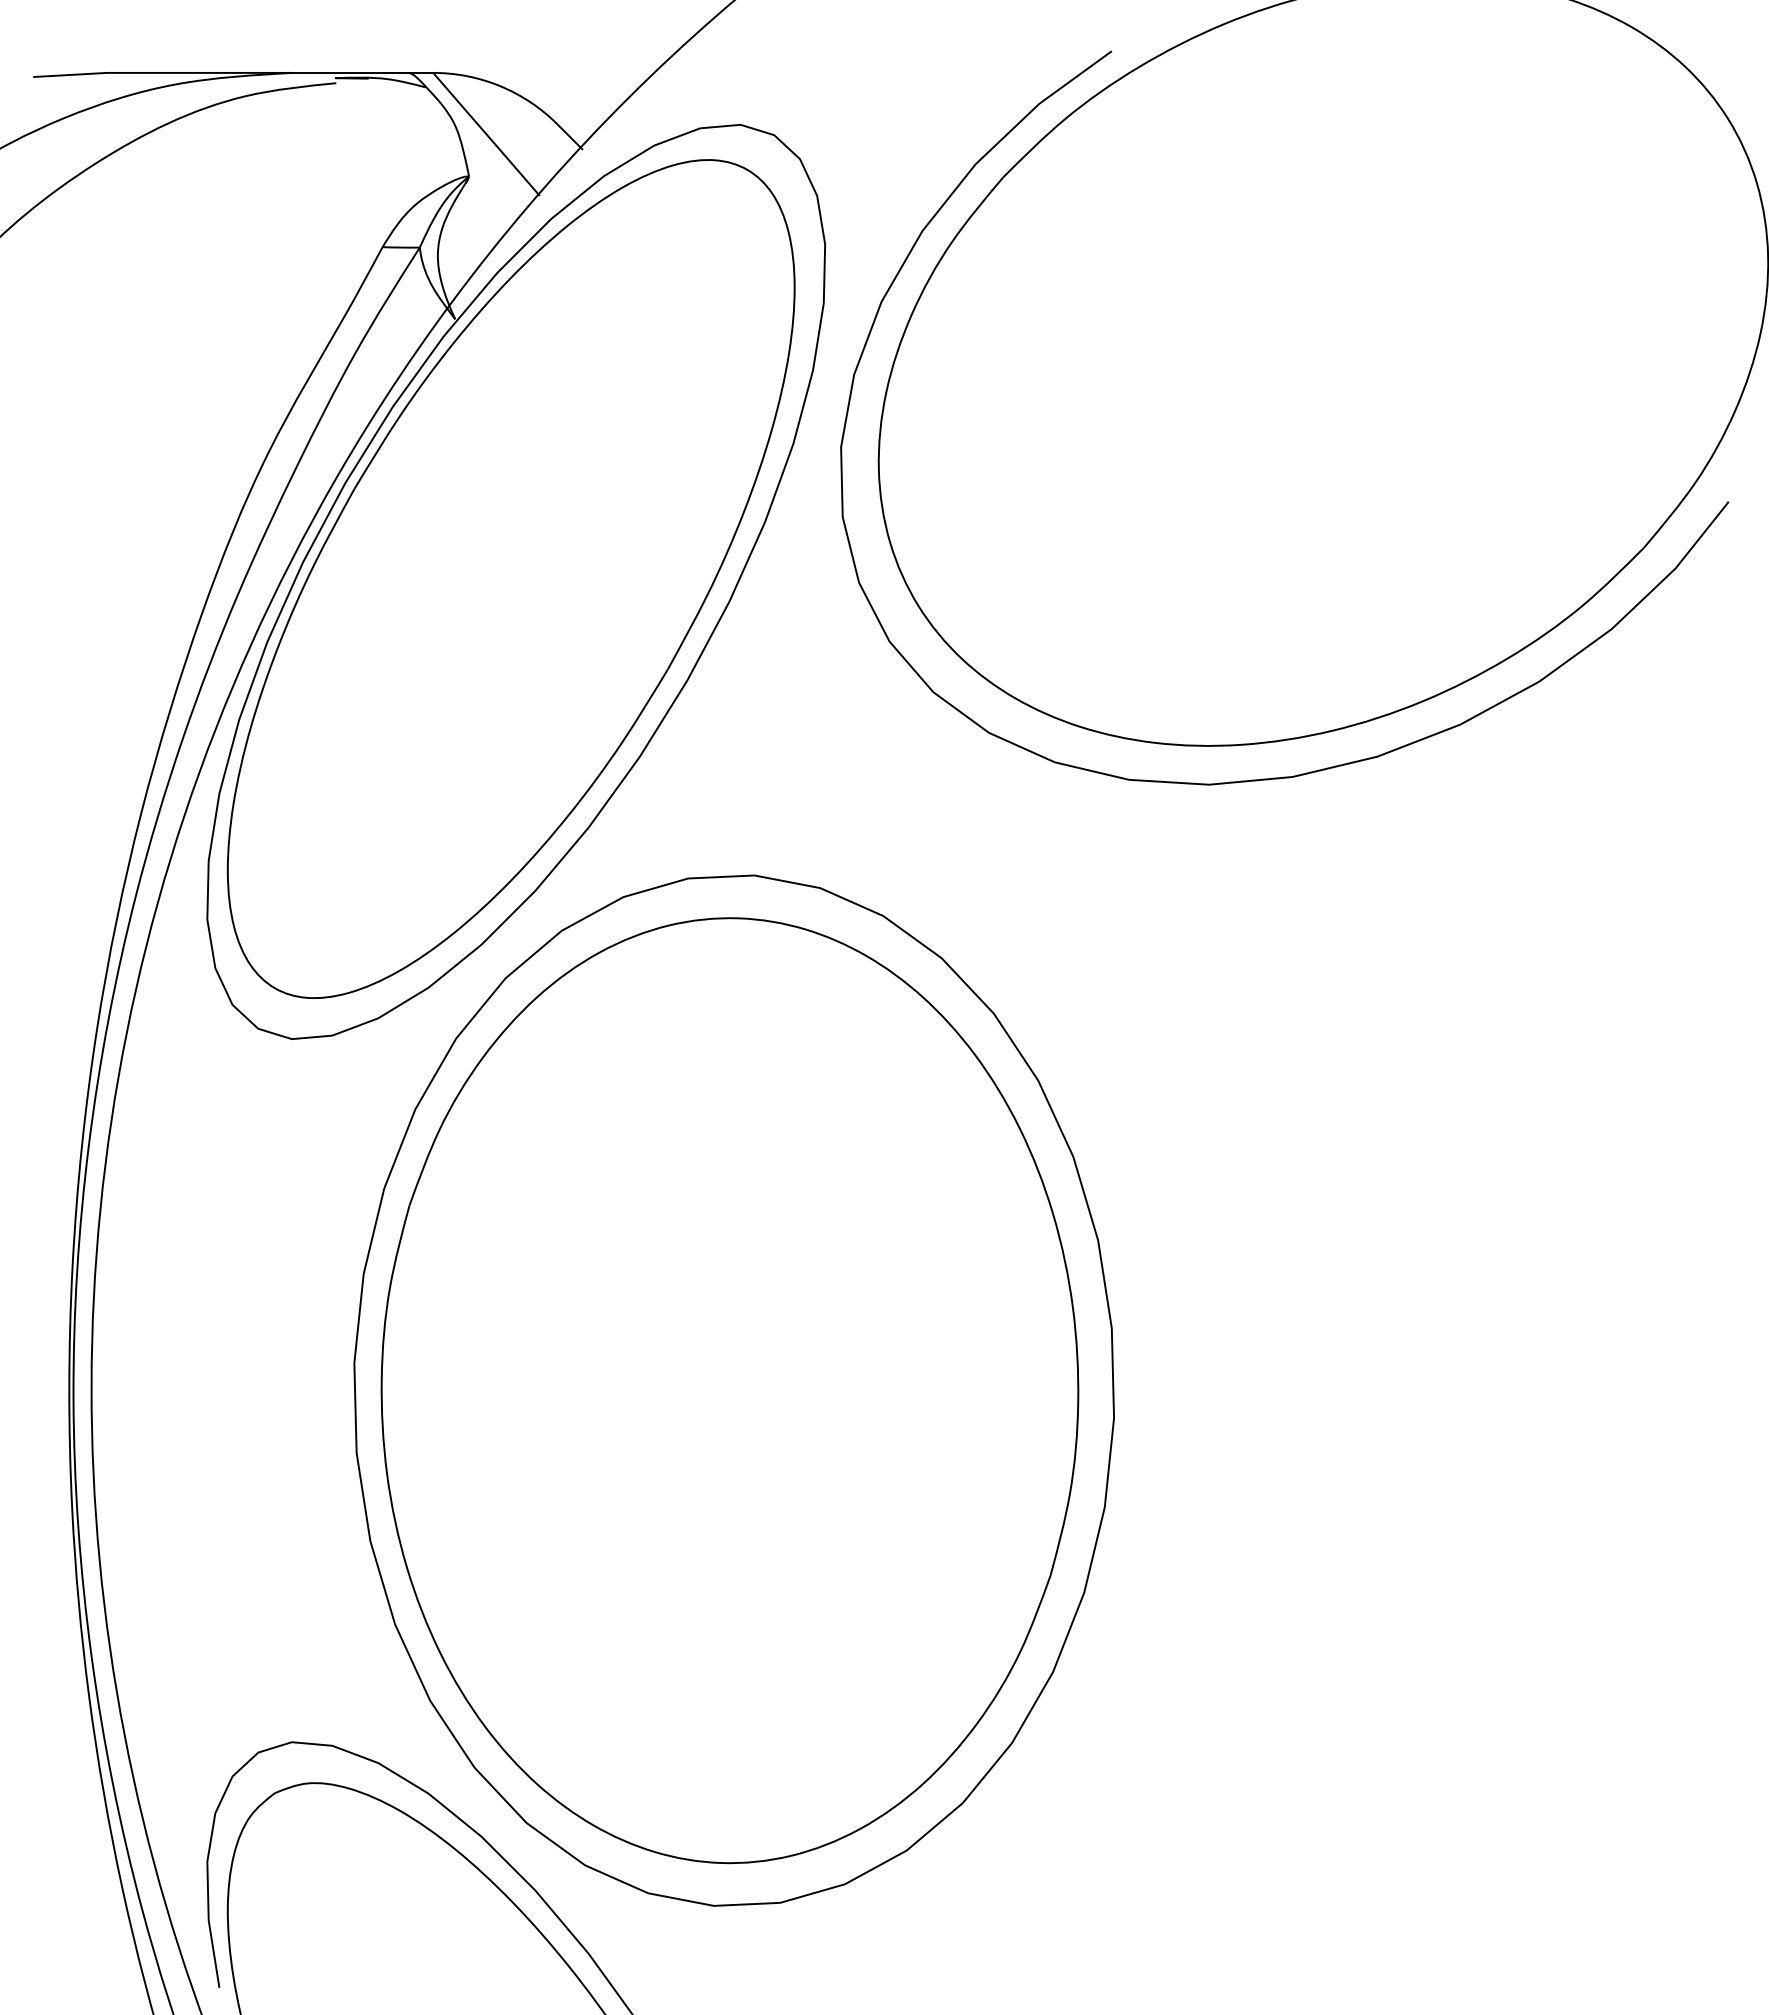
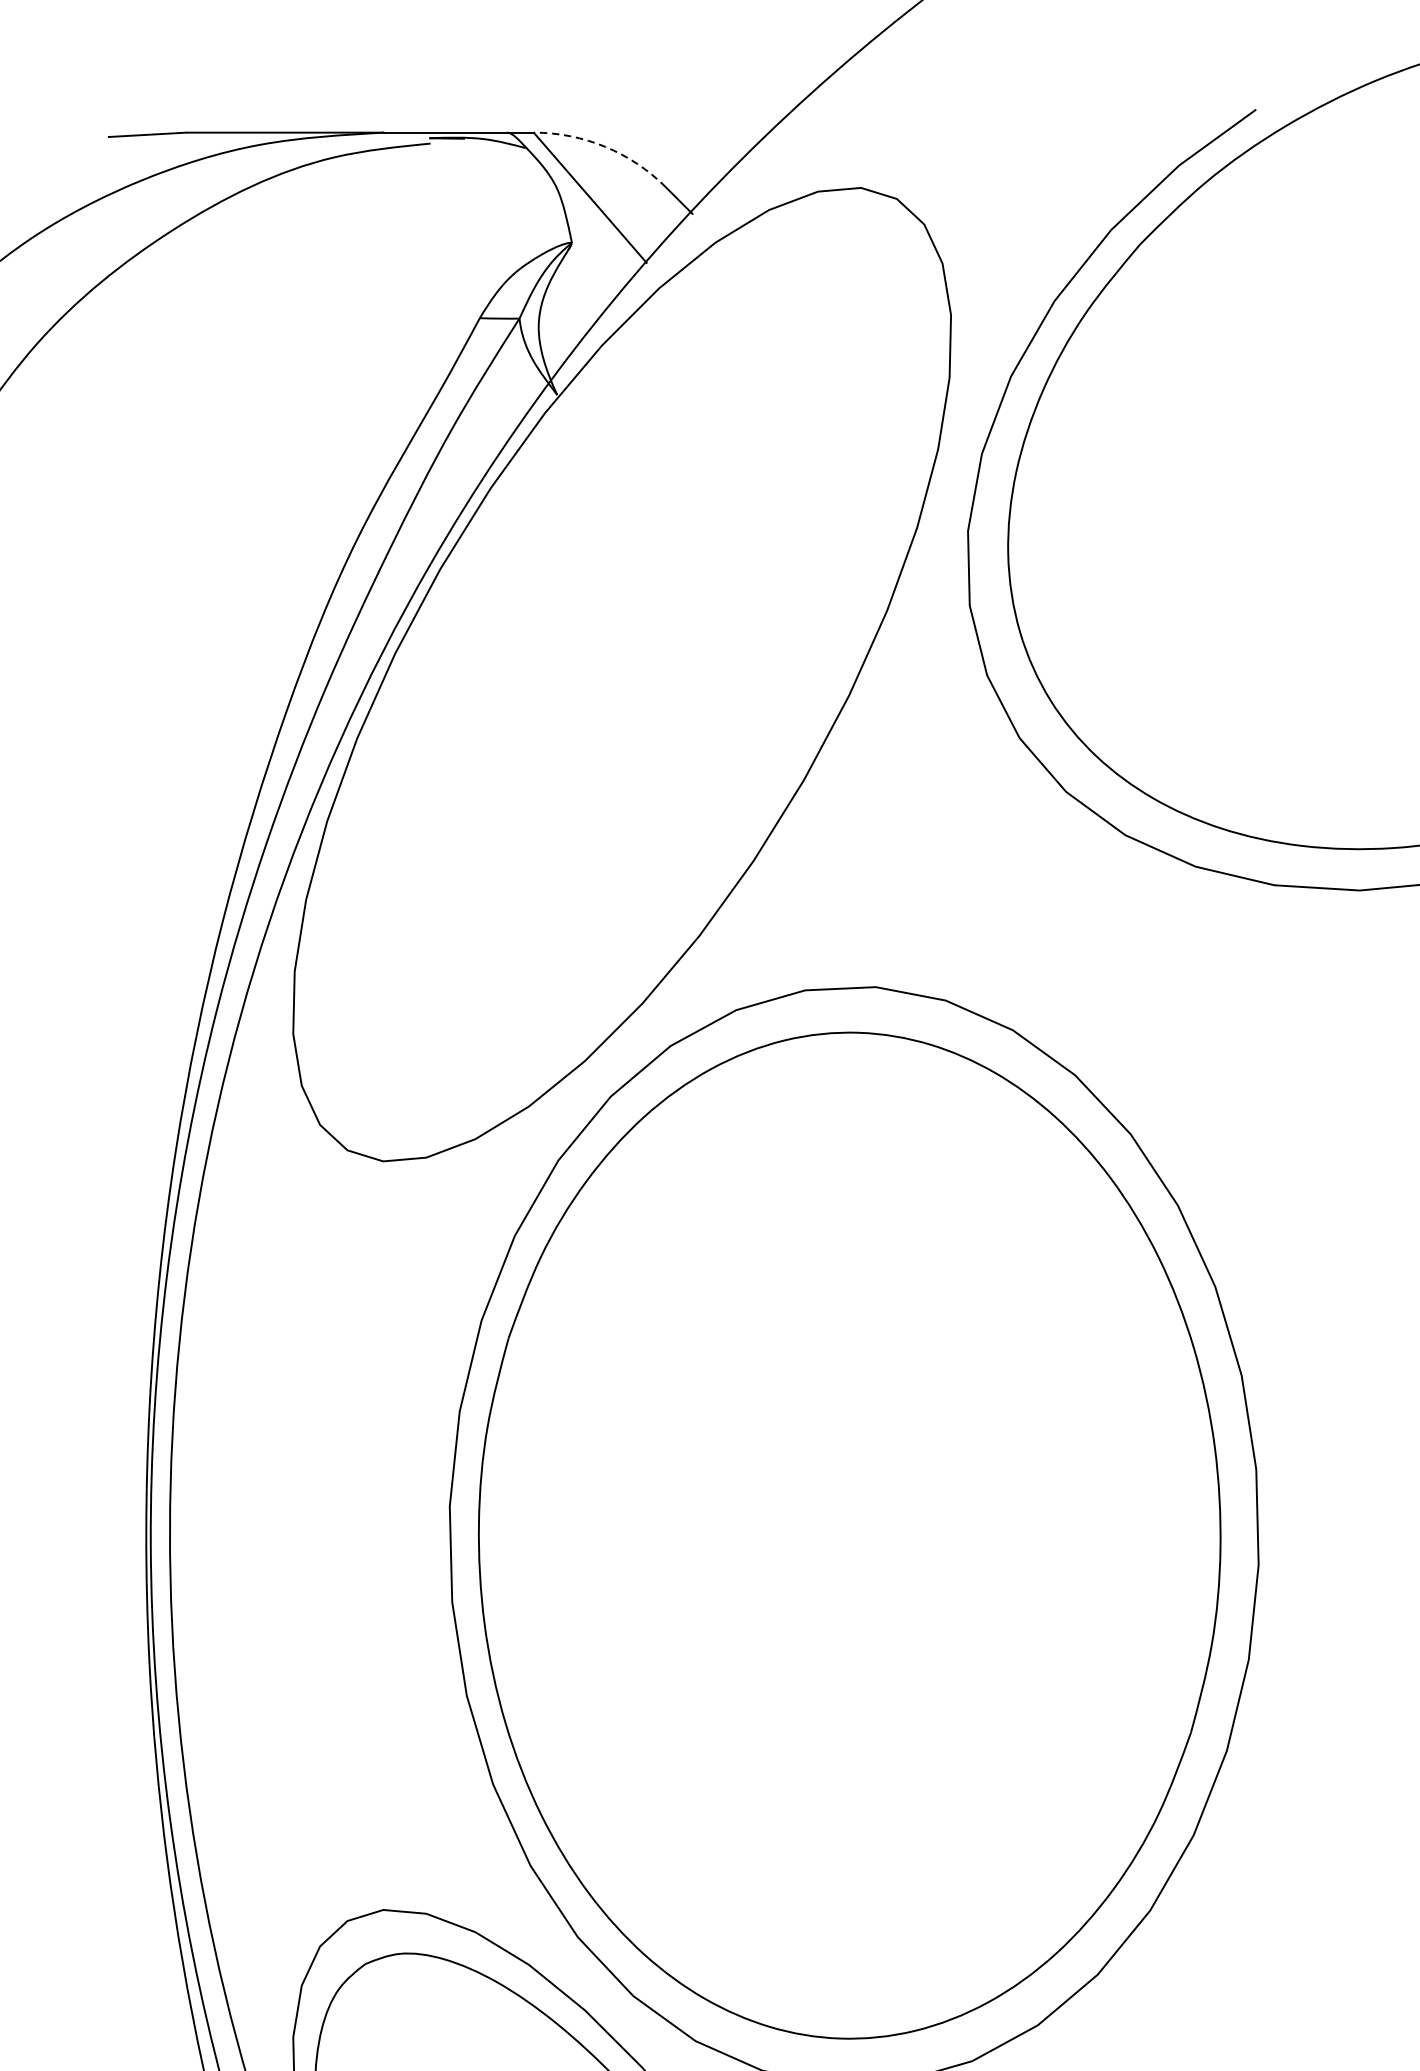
arc: (500, 86) -> (605, 147), solid -> dashed
part: (510, 578) -> (616, 670), removed

